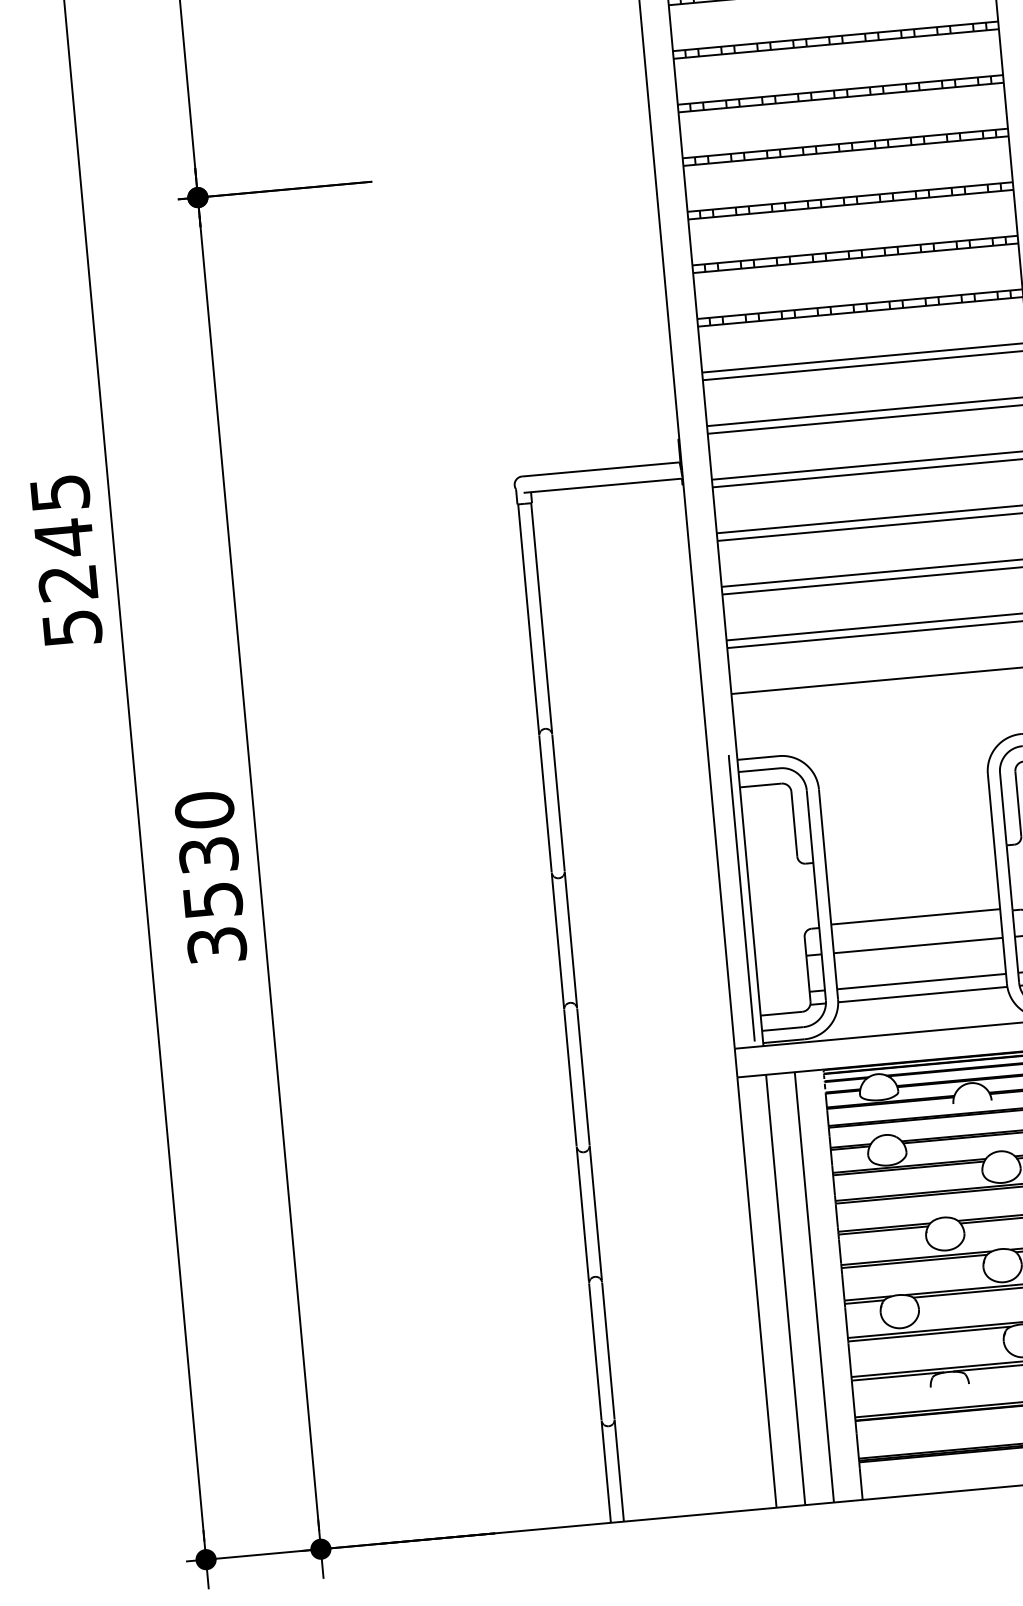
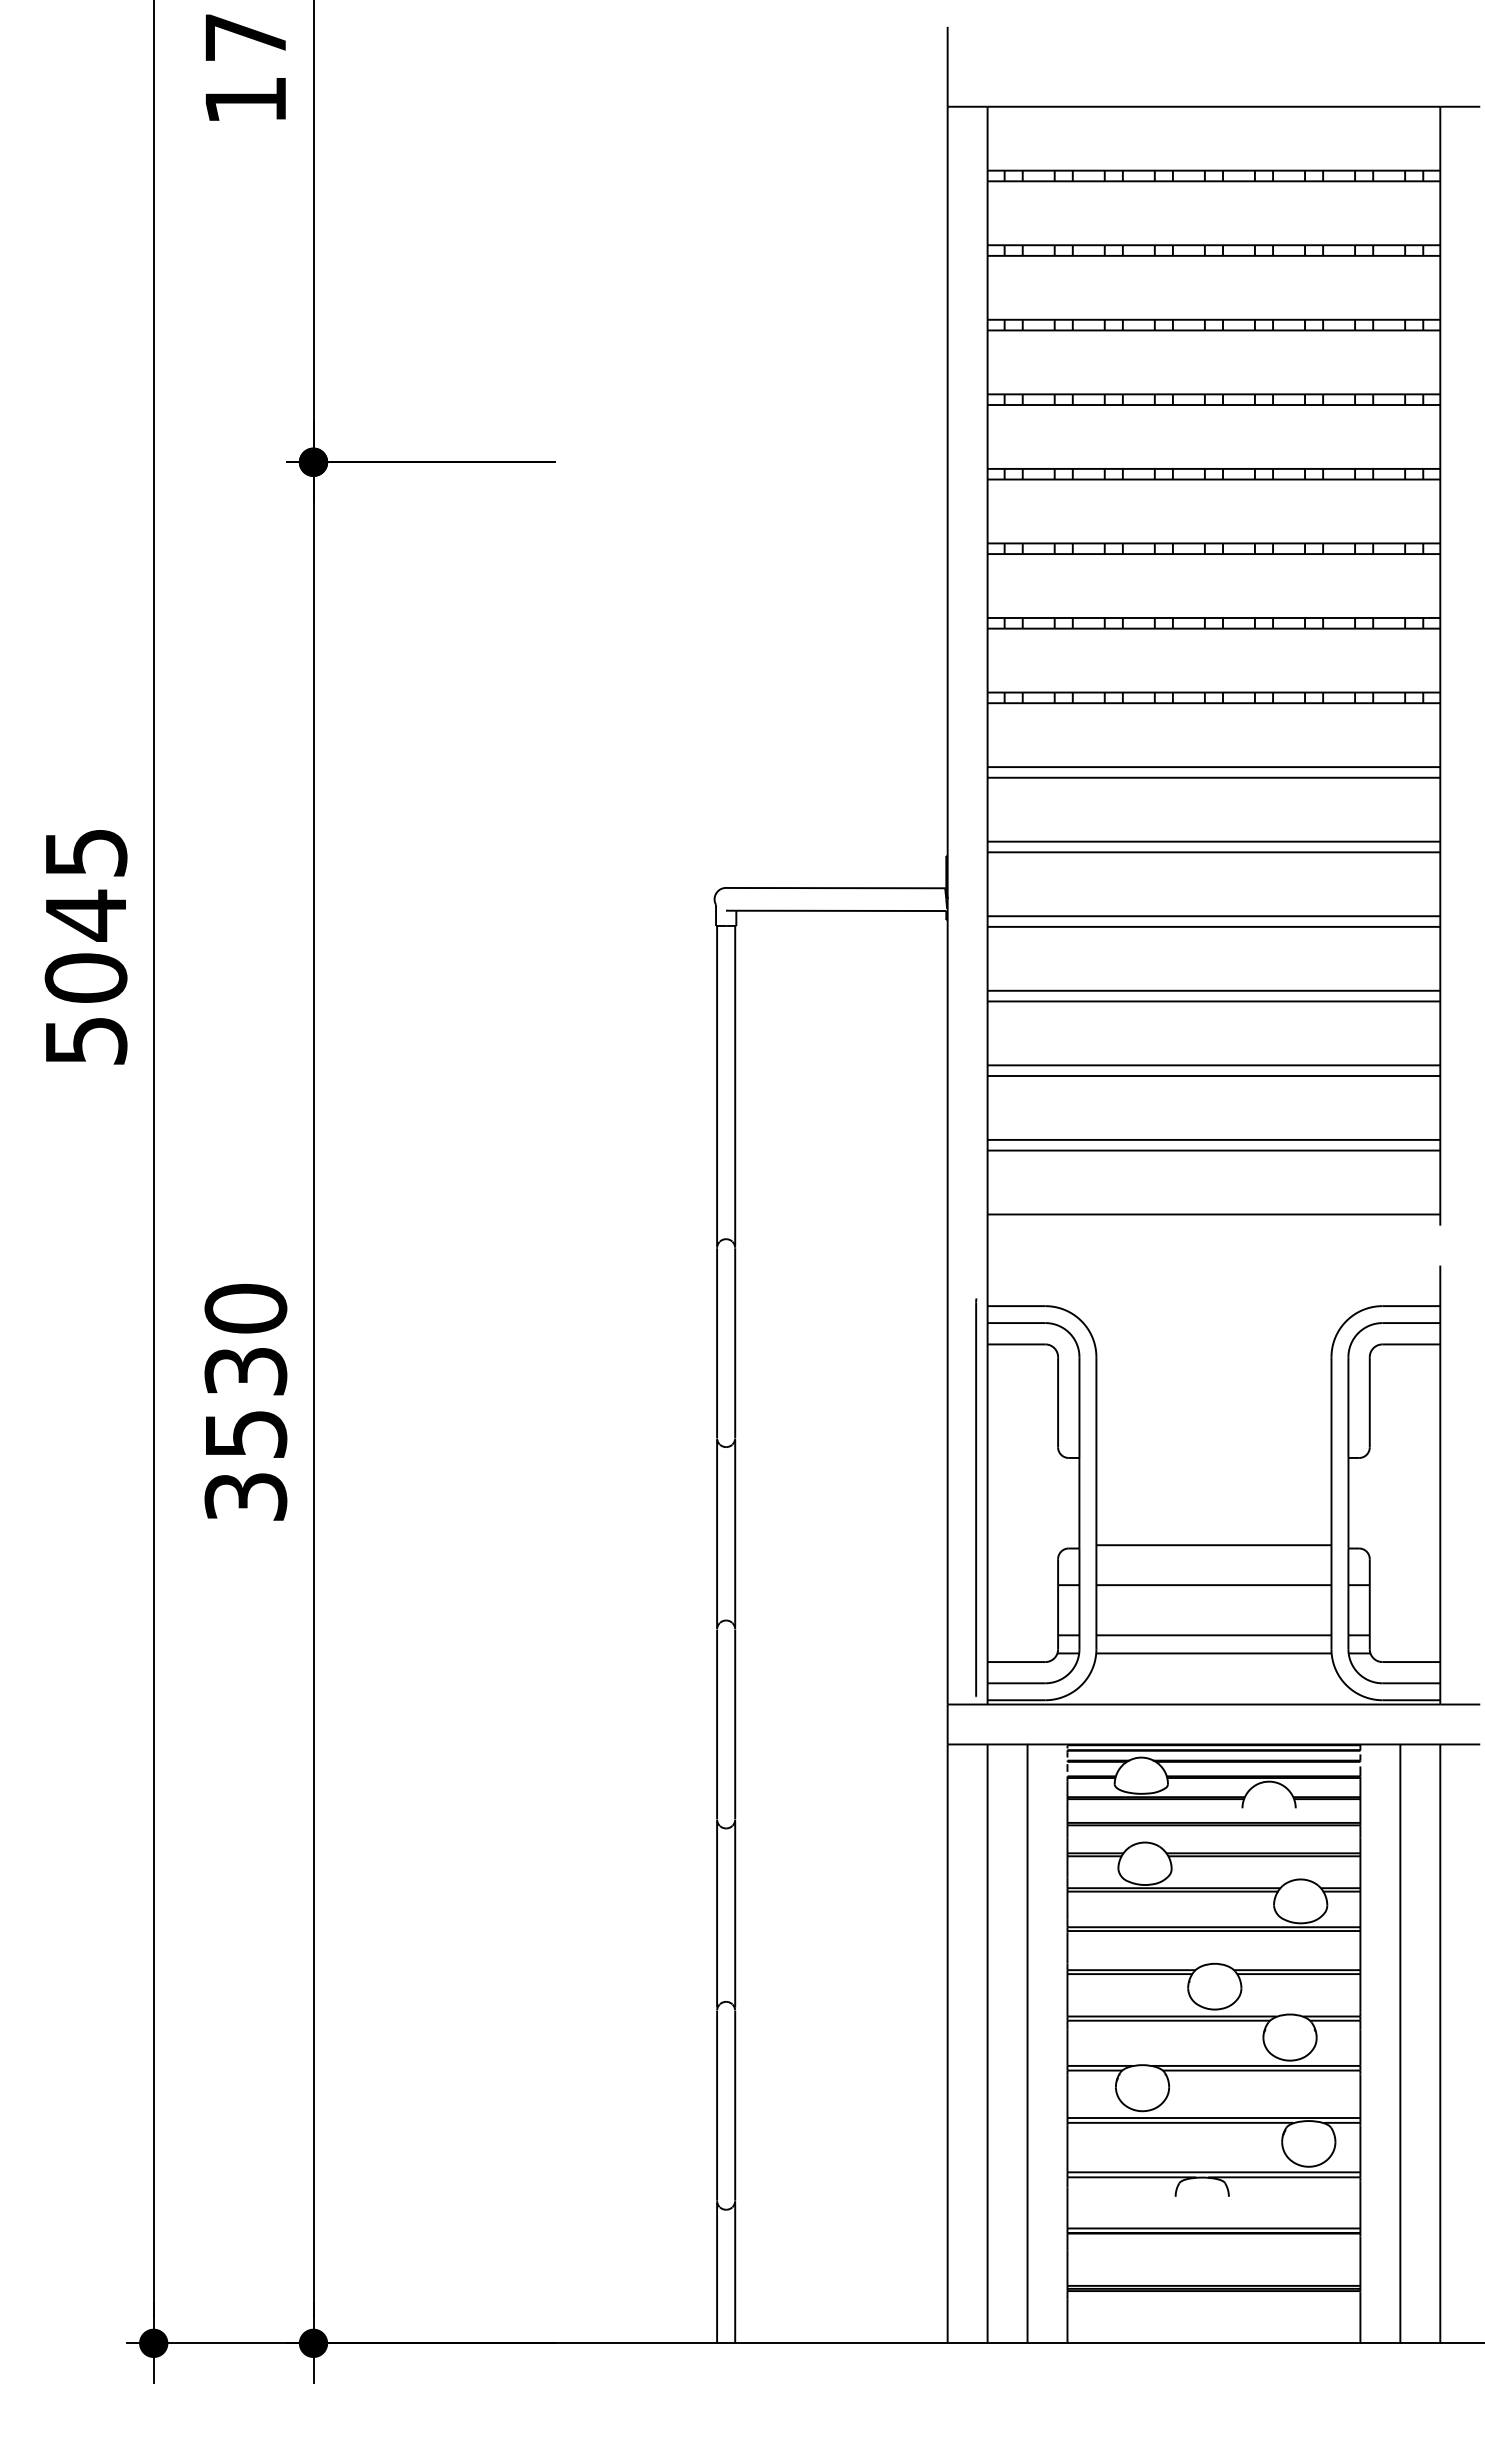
text: (67, 582) -> (85, 977), 5245 -> 5045

